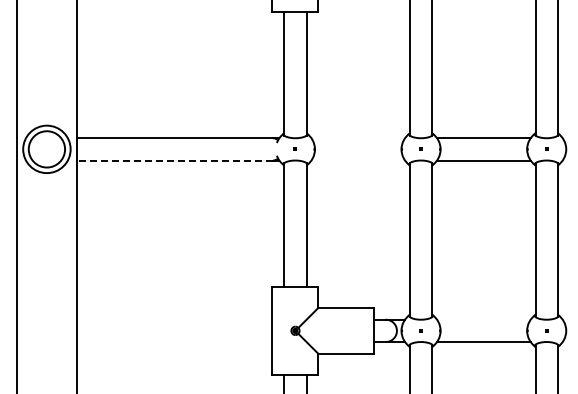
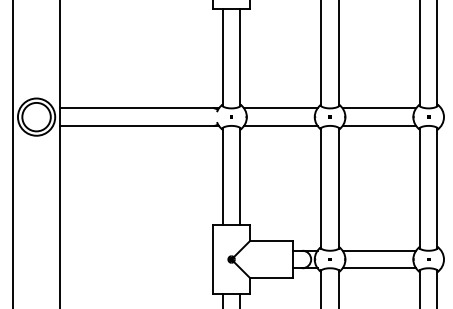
line: (358, 138) -> (281, 108), added
line: (174, 160) -> (136, 125), dashed -> solid
line: (358, 160) -> (281, 125), added
line: (483, 319) -> (379, 250), added

